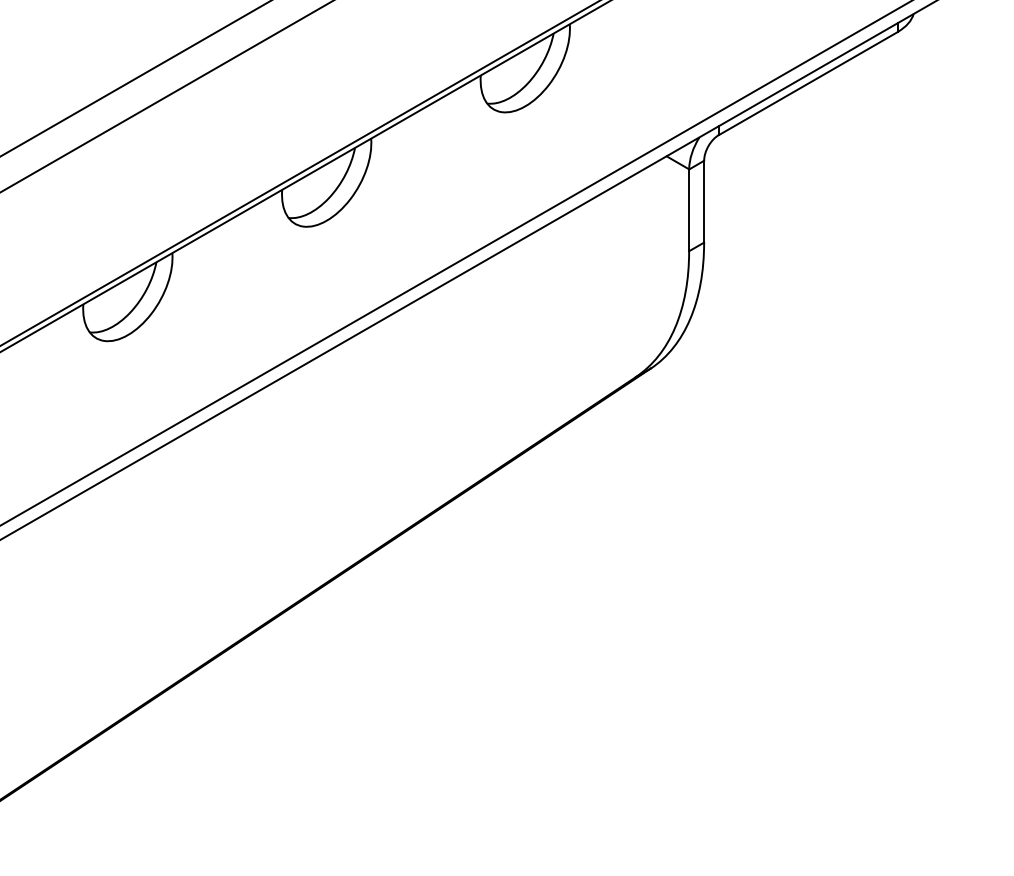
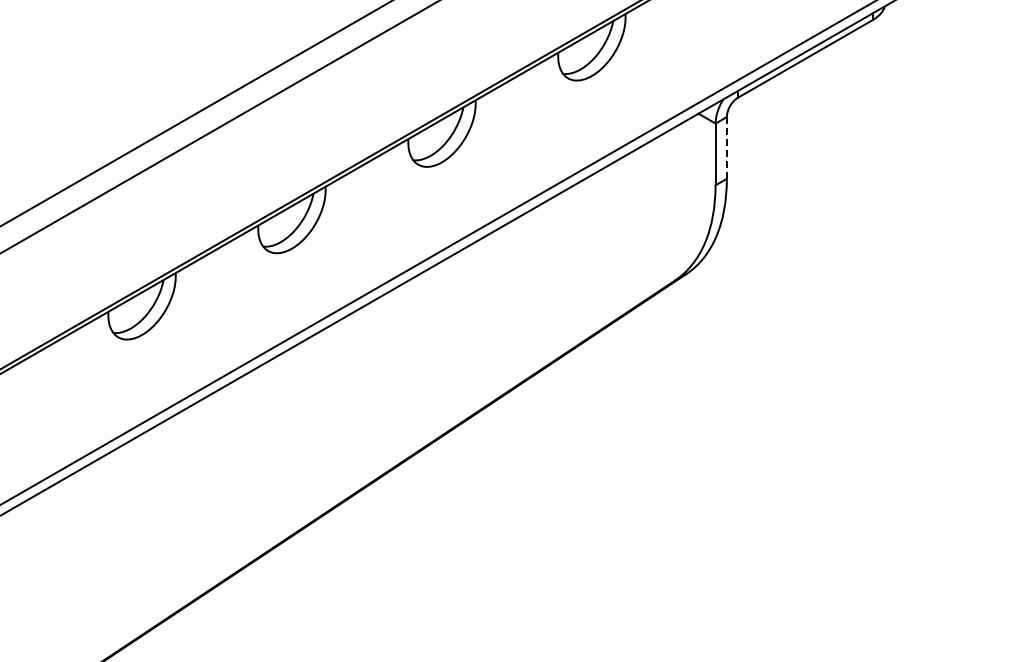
line: (703, 202) -> (726, 148), solid -> dashed

